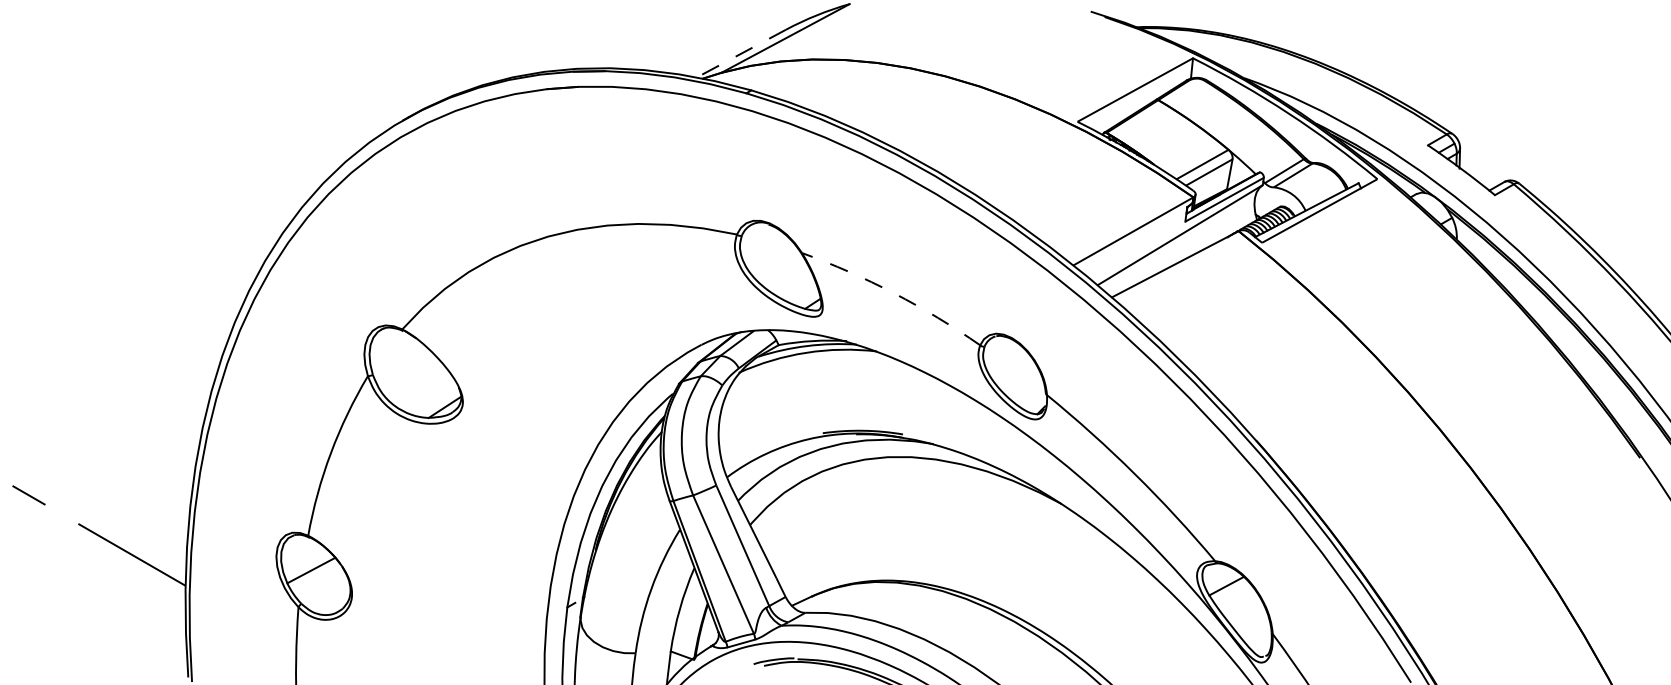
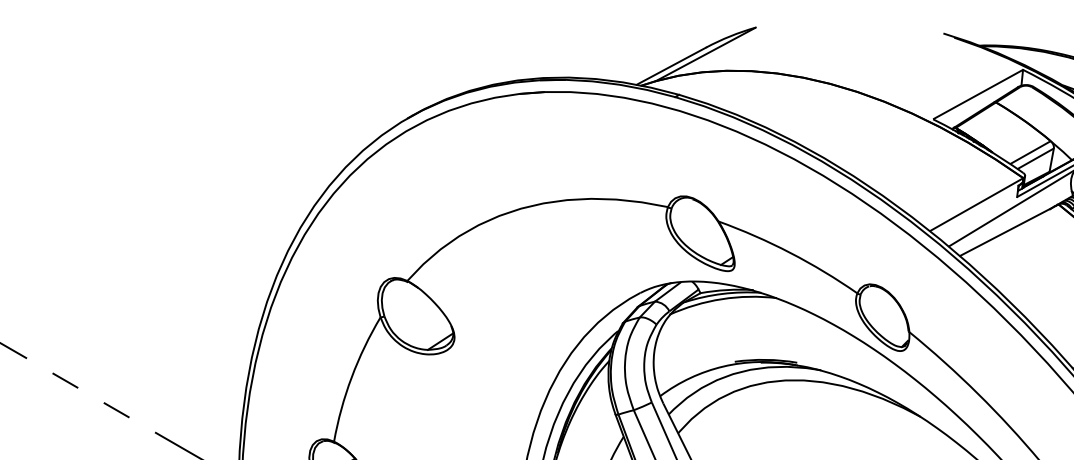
line: (741, 53) -> (671, 66), dashed -> solid
arc: (894, 293) -> (790, 253), dashed -> solid

